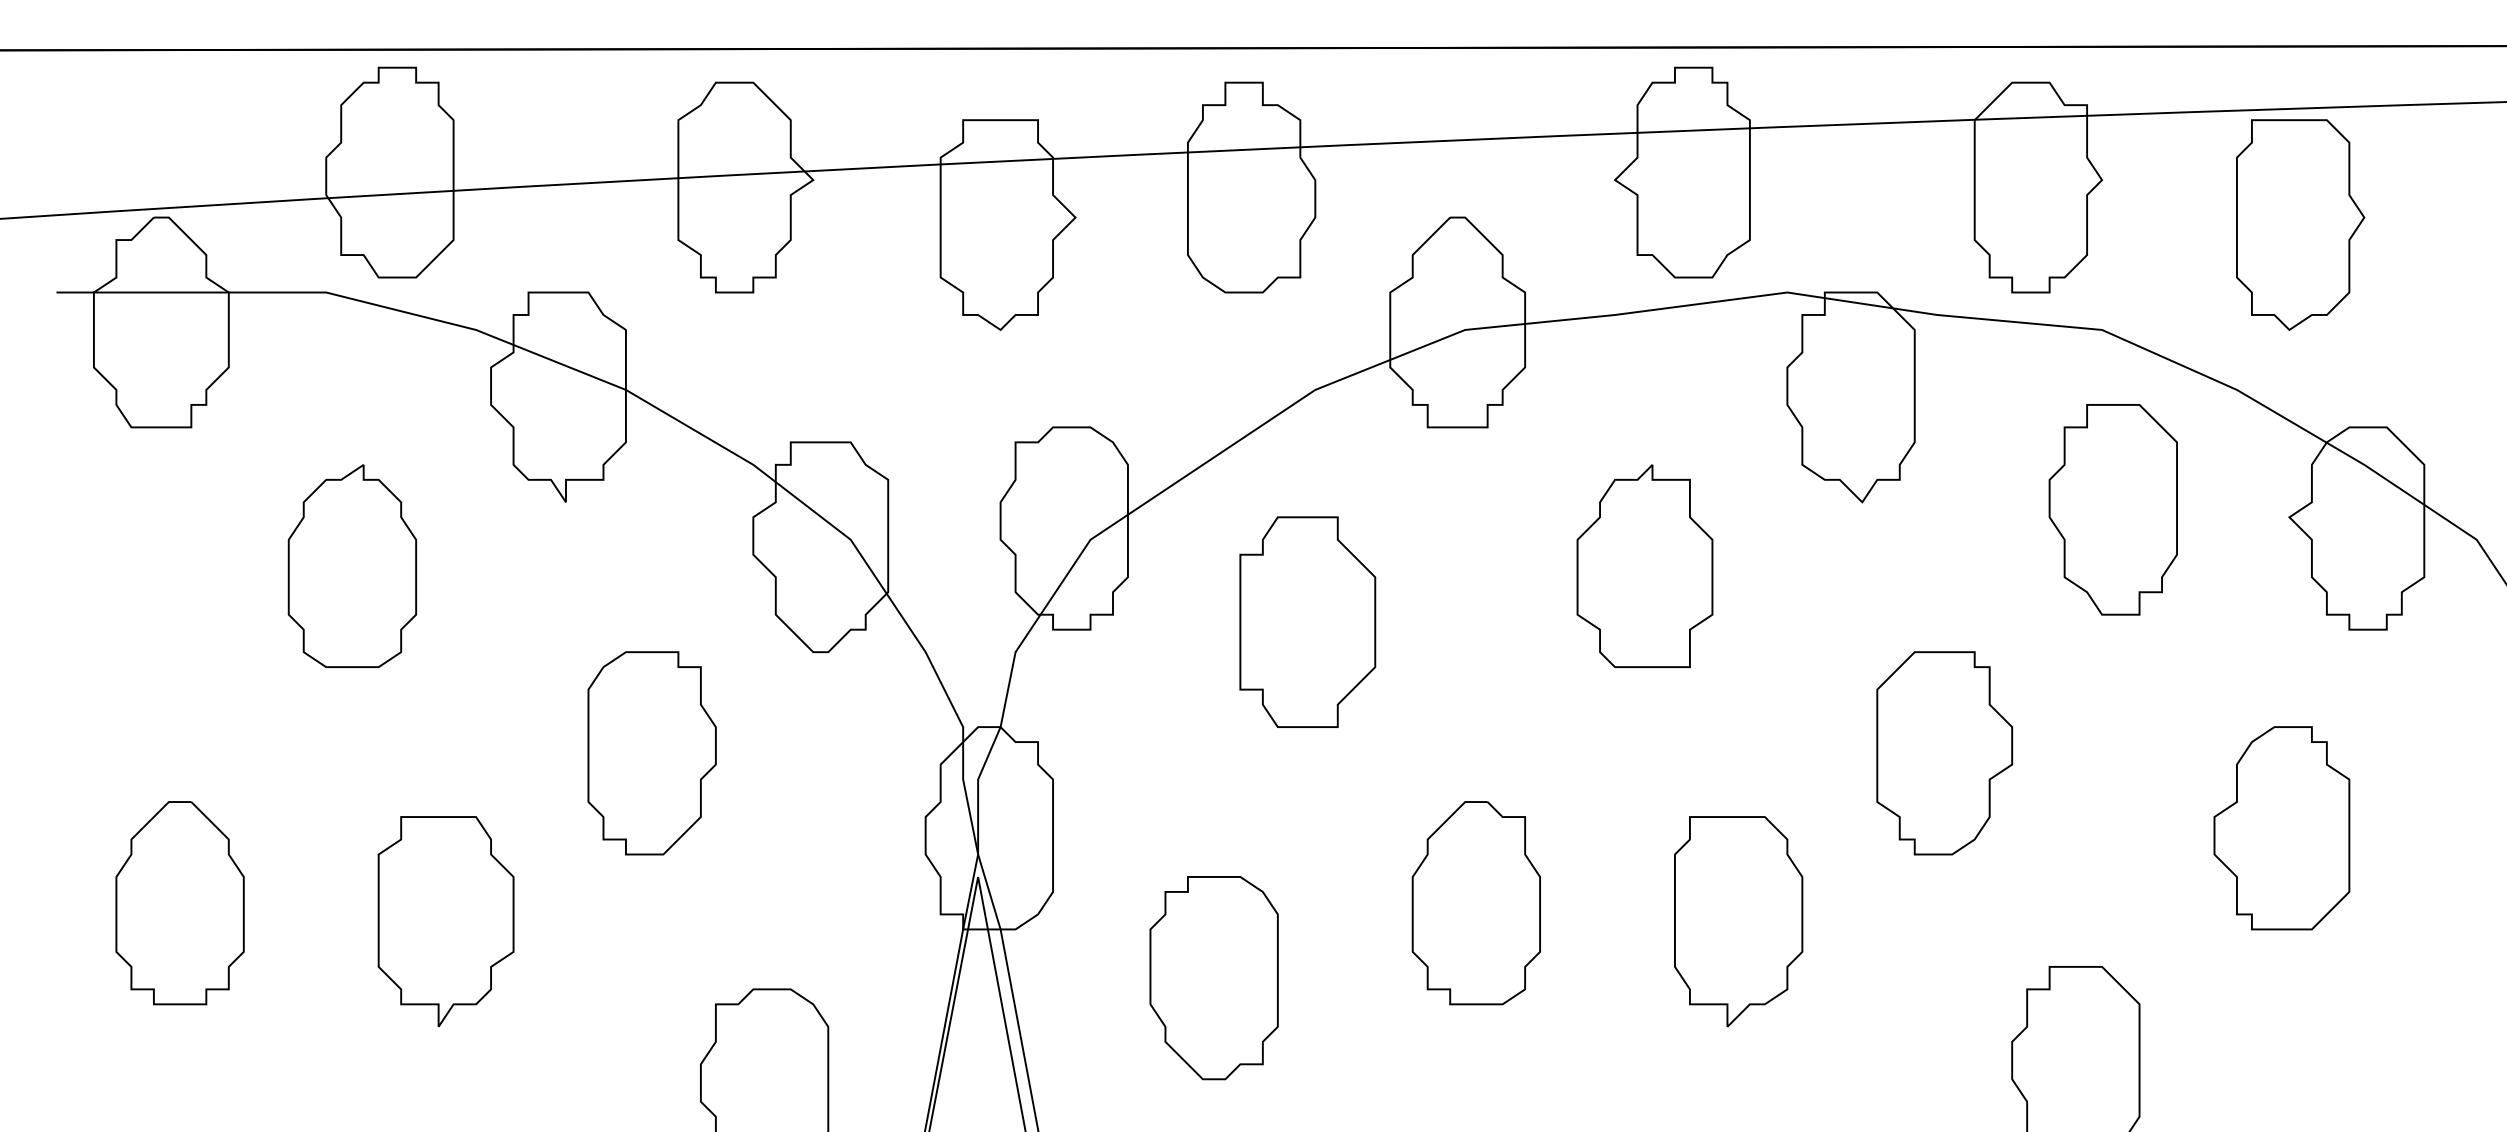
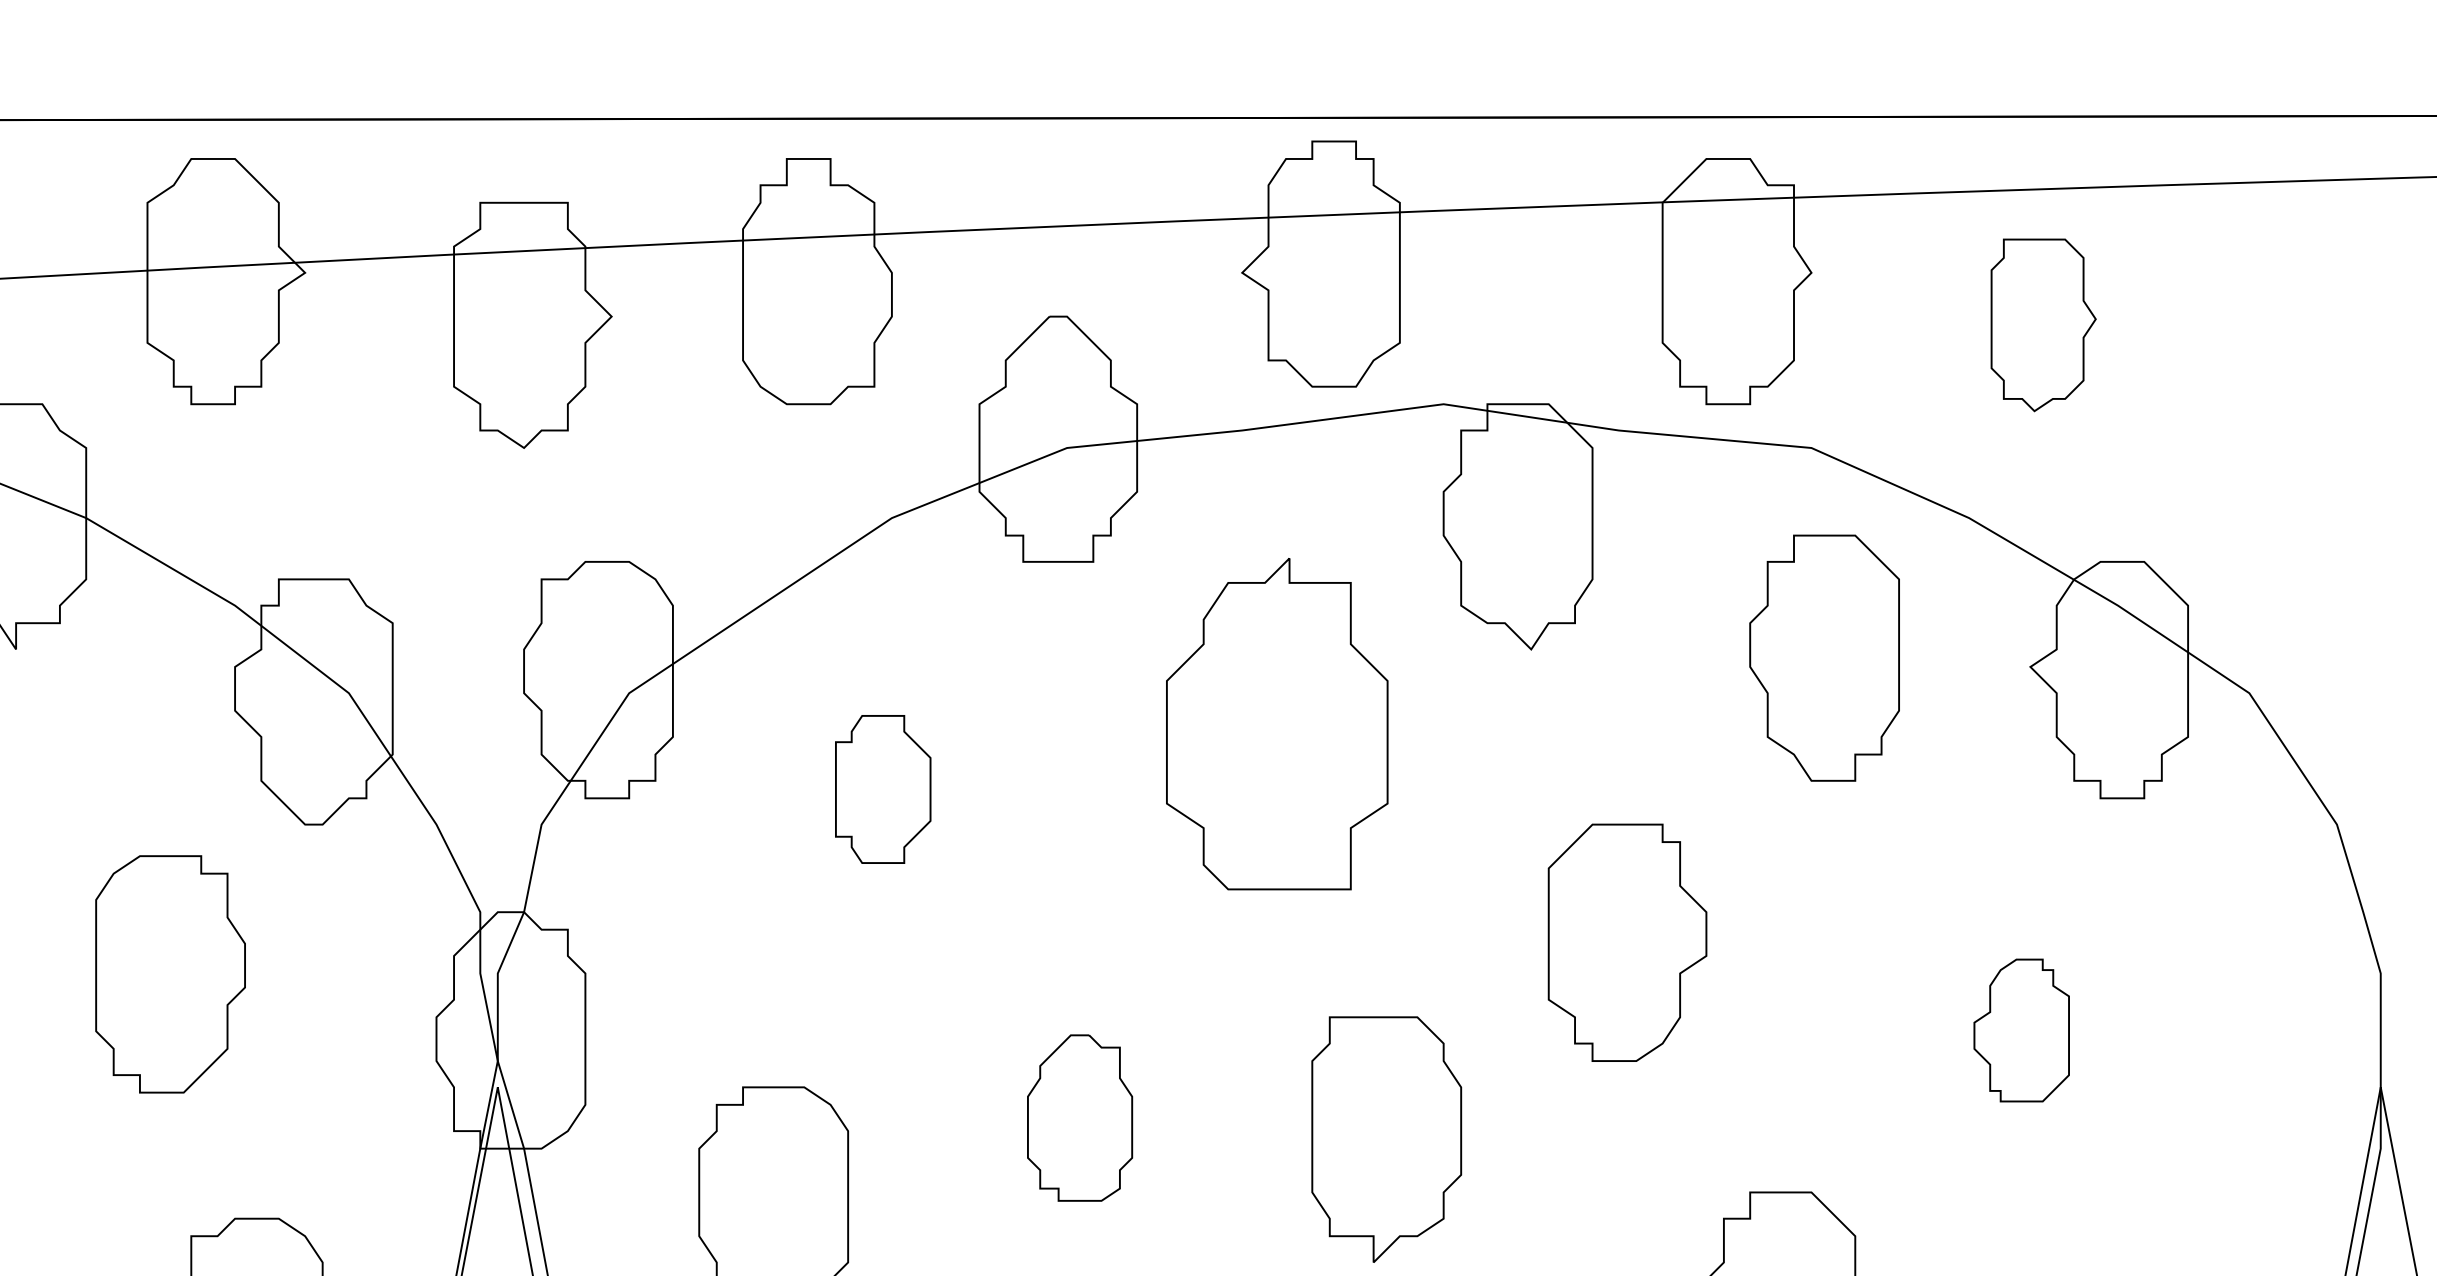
part: (2300, 224) -> (2043, 324), size x0.7
part: (1644, 565) -> (1276, 723), size x1.4
part: (1307, 621) -> (882, 788), size x0.6
part: (651, 753) -> (169, 974), moved
part: (2281, 828) -> (2021, 1030), size x0.6
part: (1475, 903) -> (1079, 1118), size x0.7

